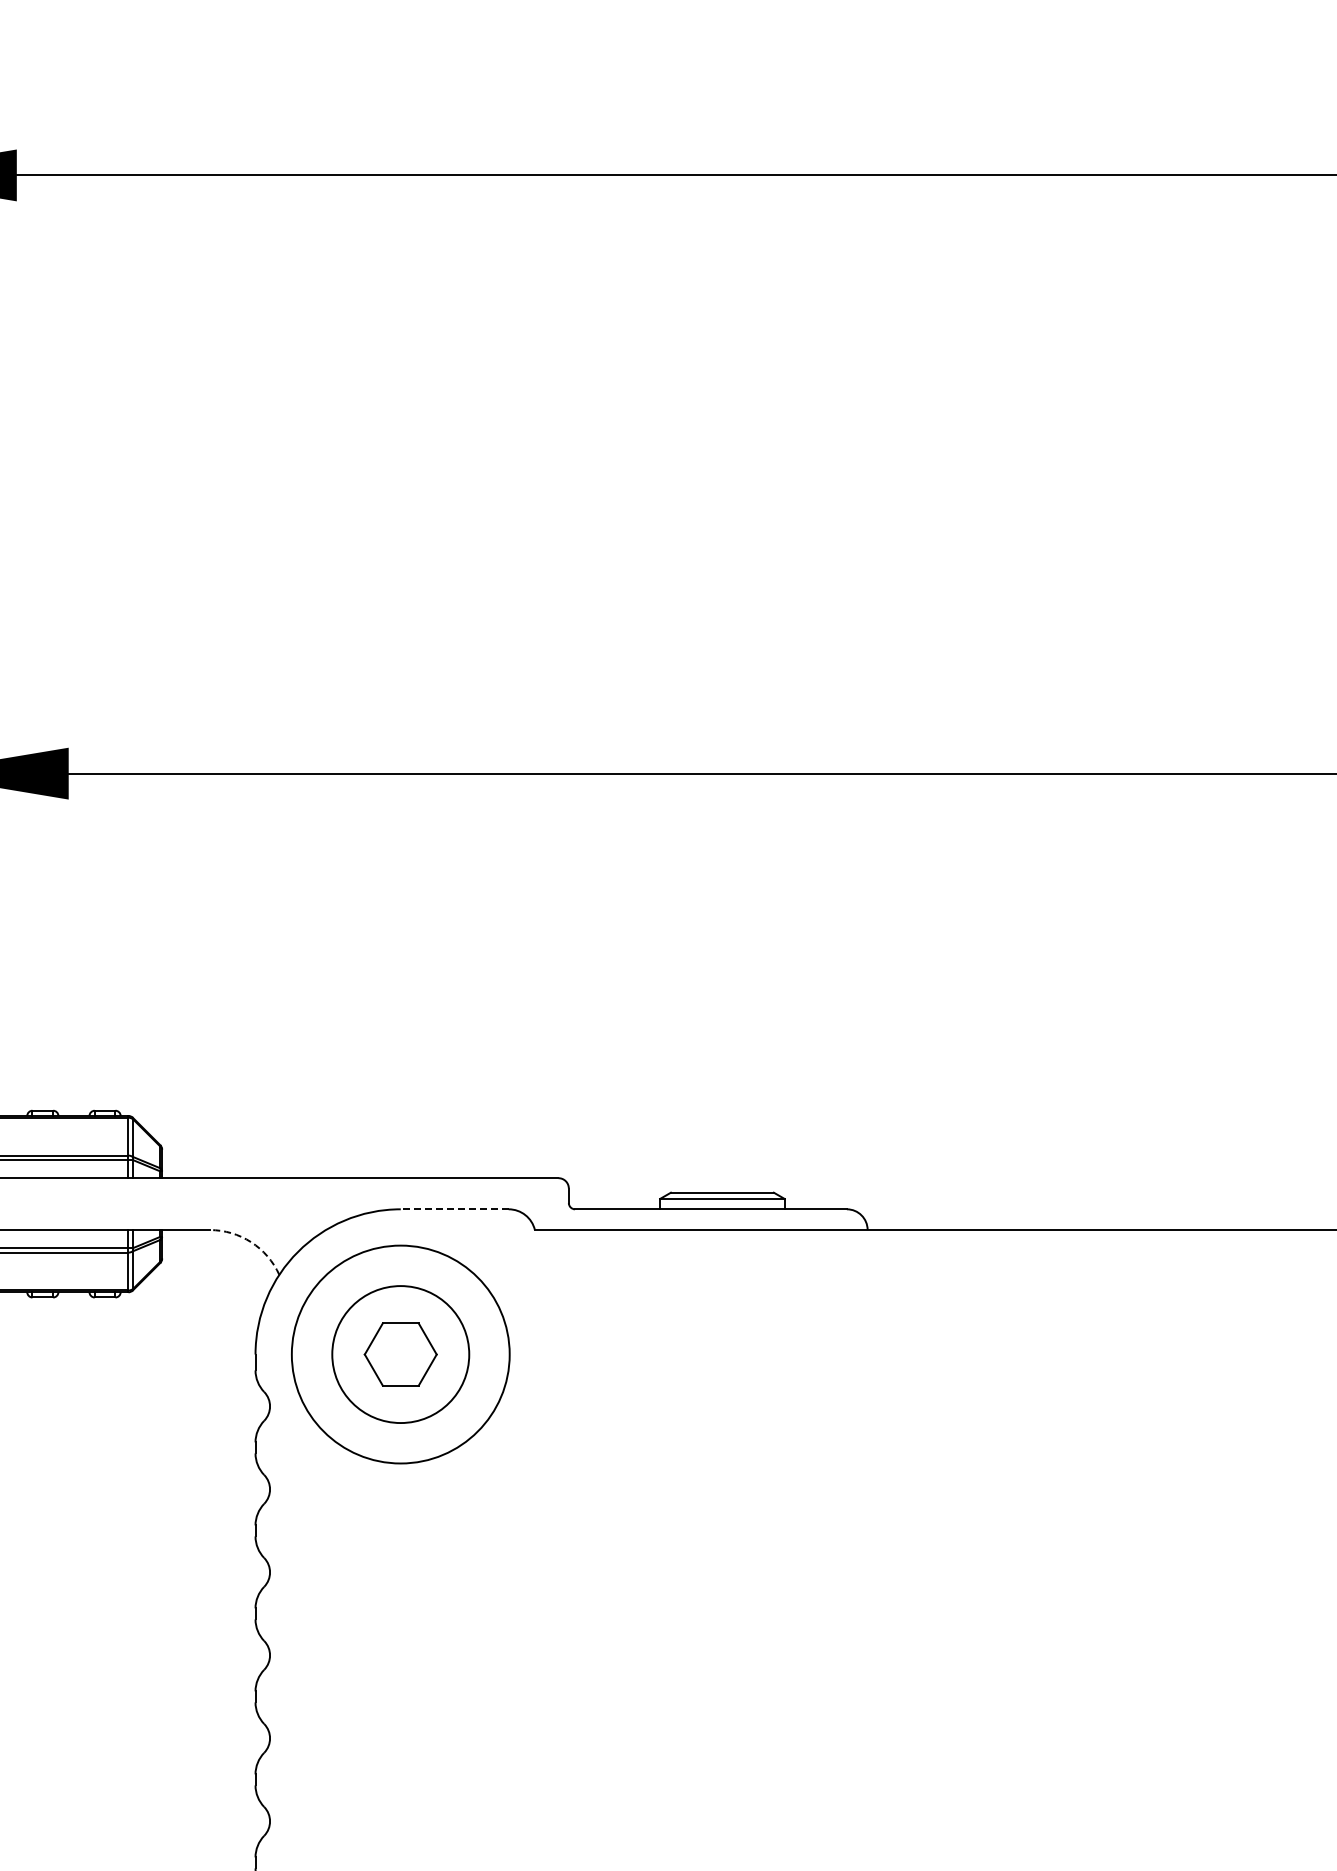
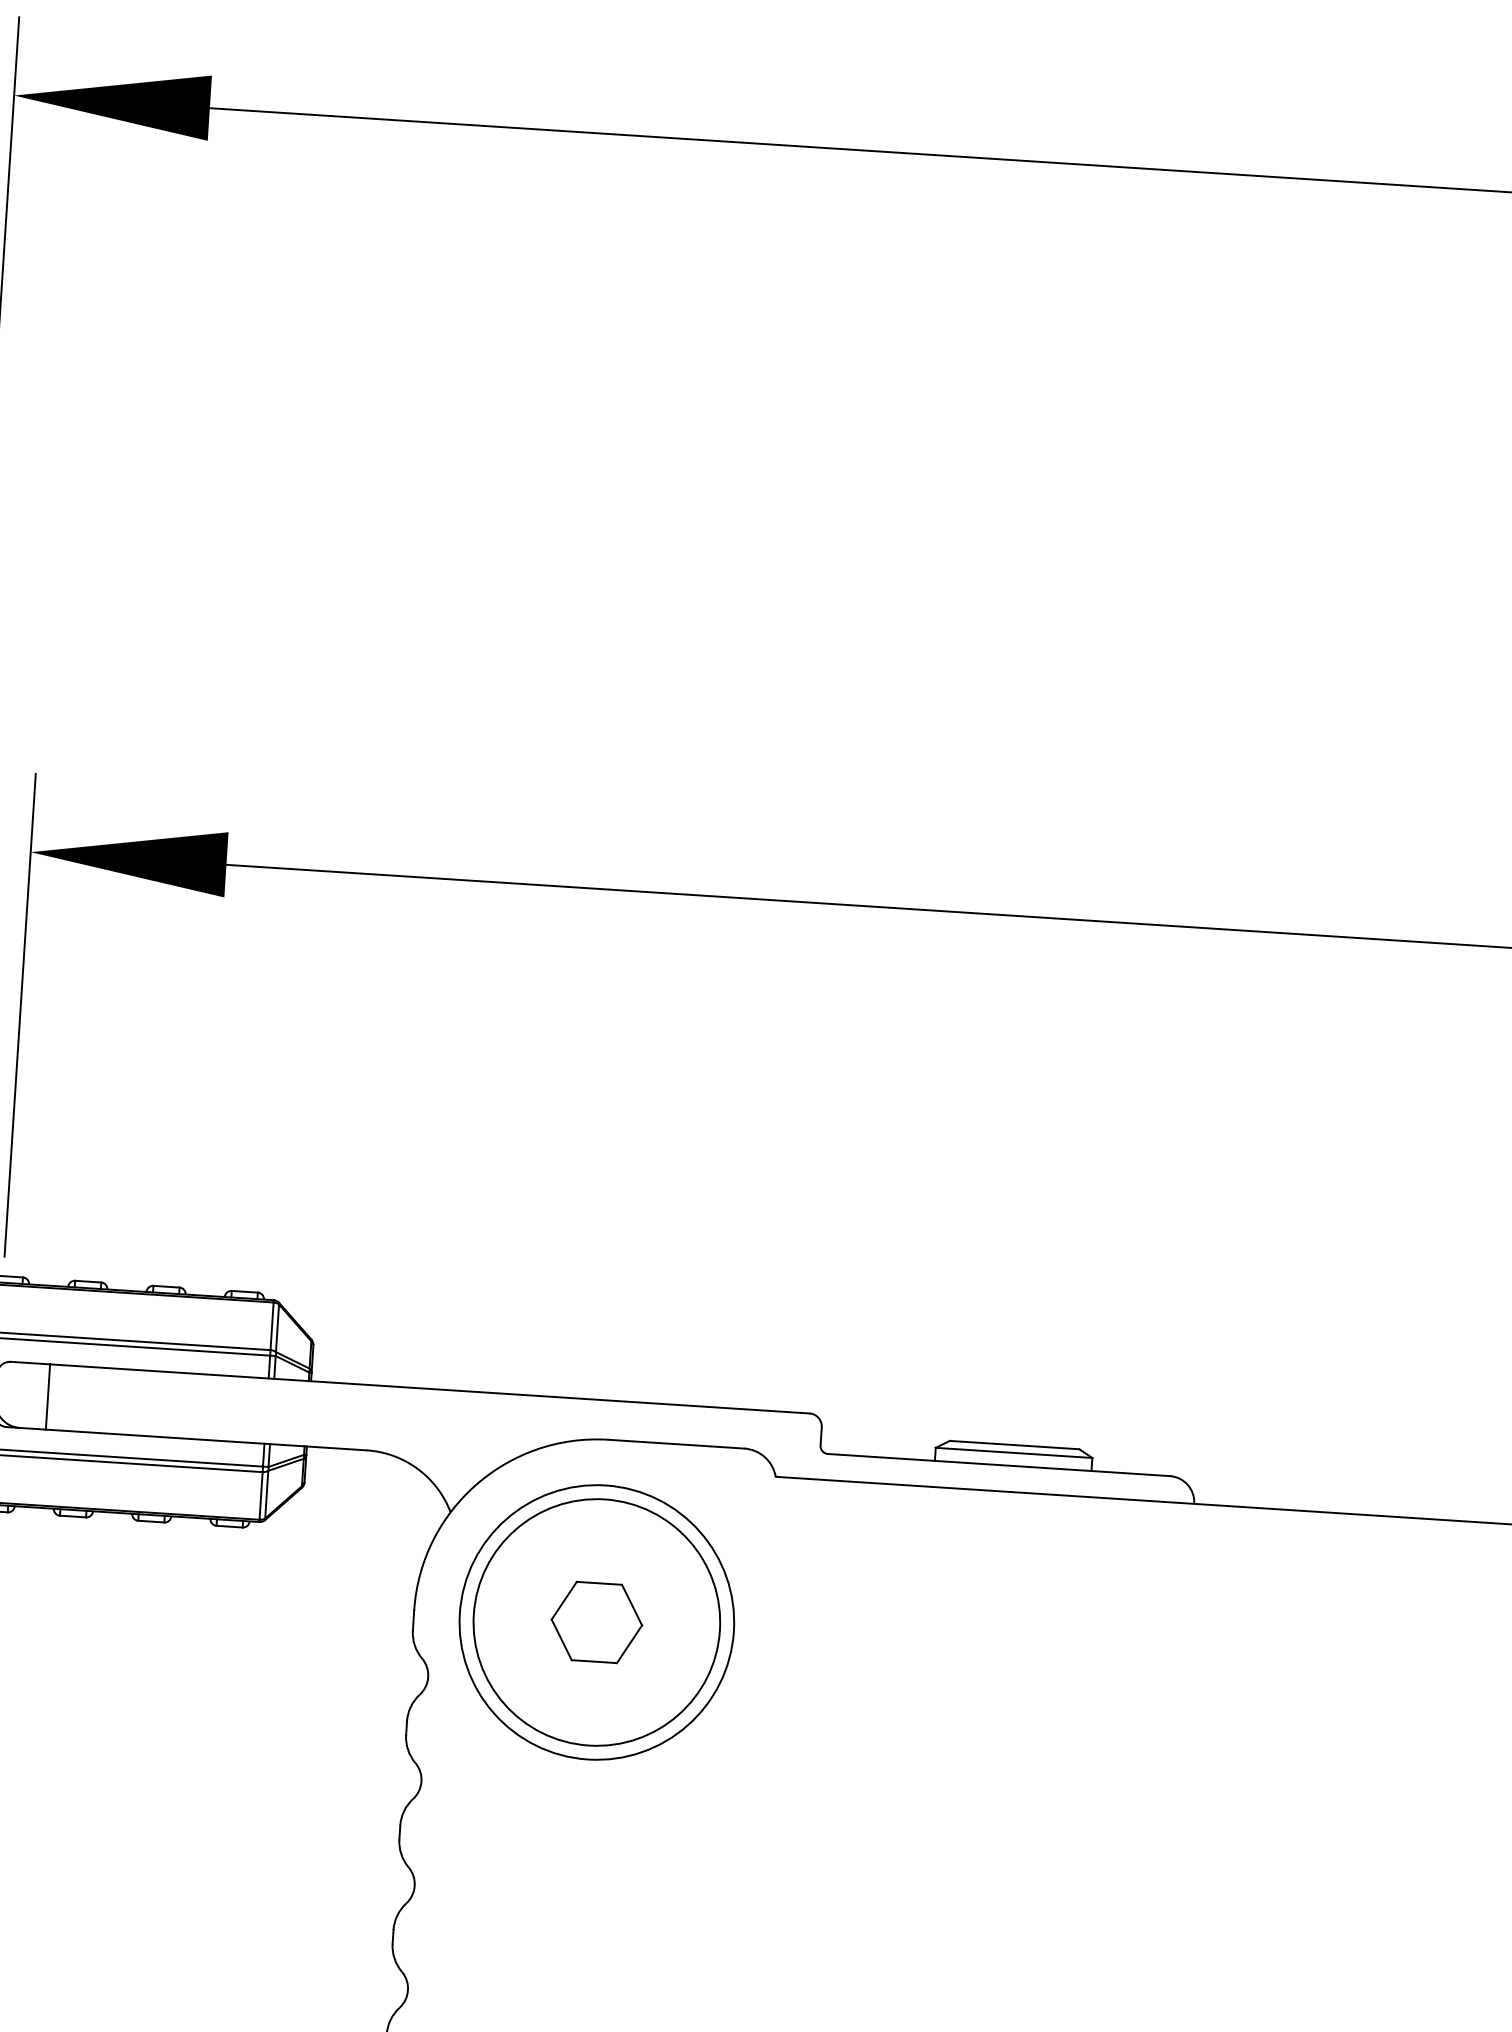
line: (454, 1209) -> (676, 1444), dashed -> solid
arc: (251, 1242) -> (418, 1469), dashed -> solid
circle: (400, 1354) -> (596, 1622), size x1.43

